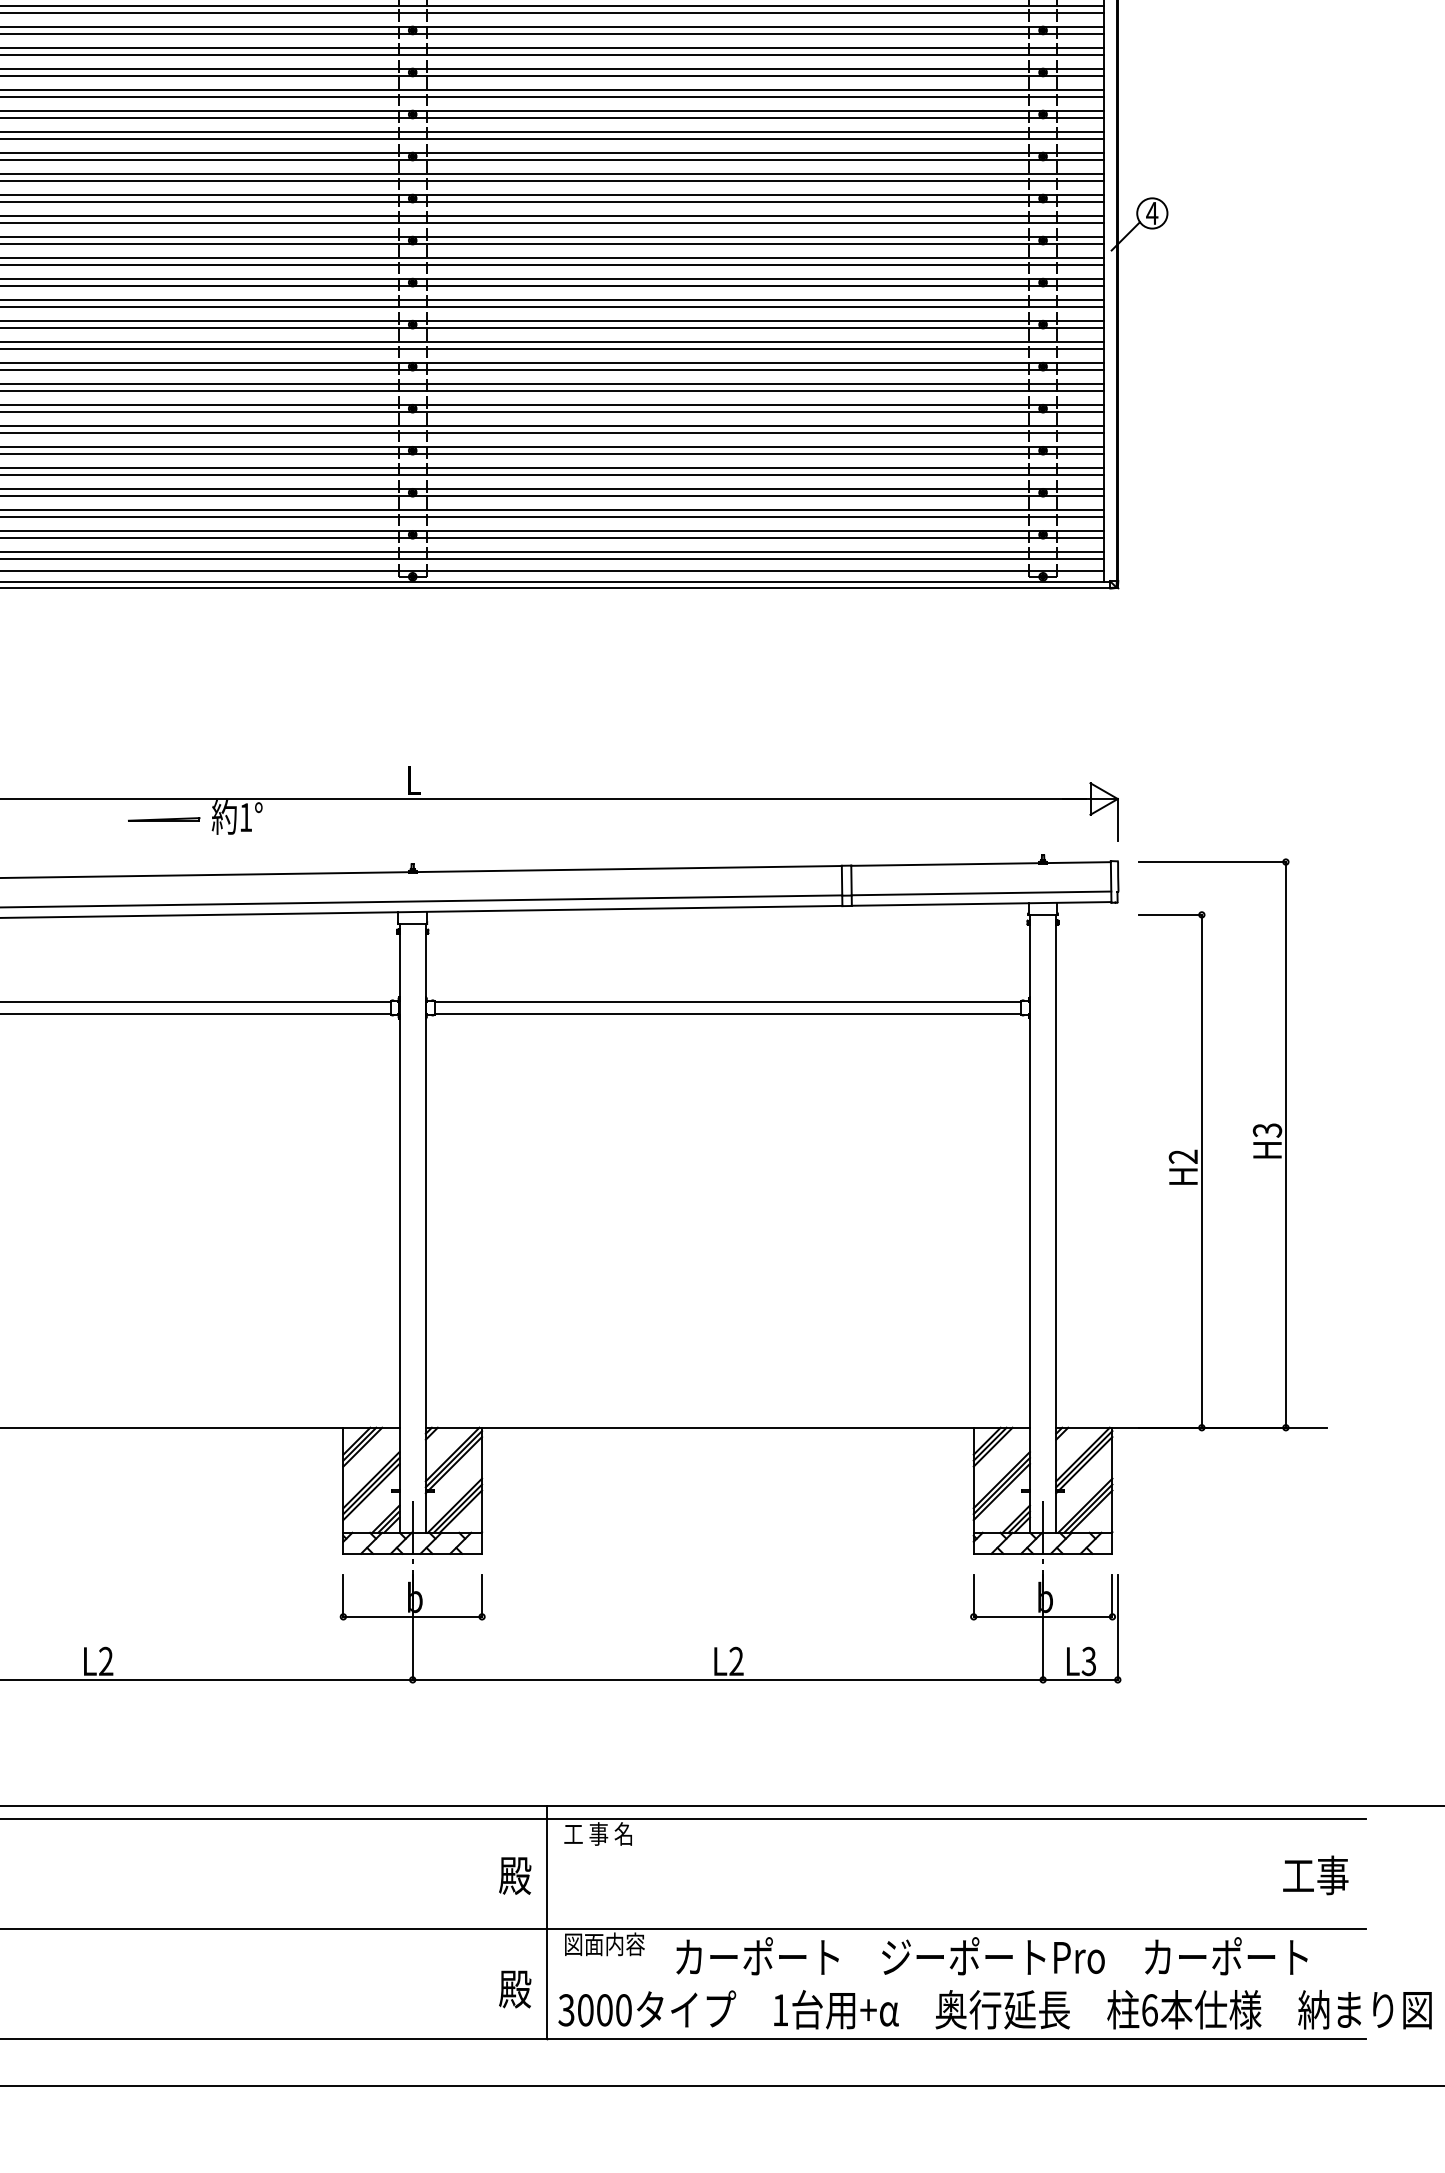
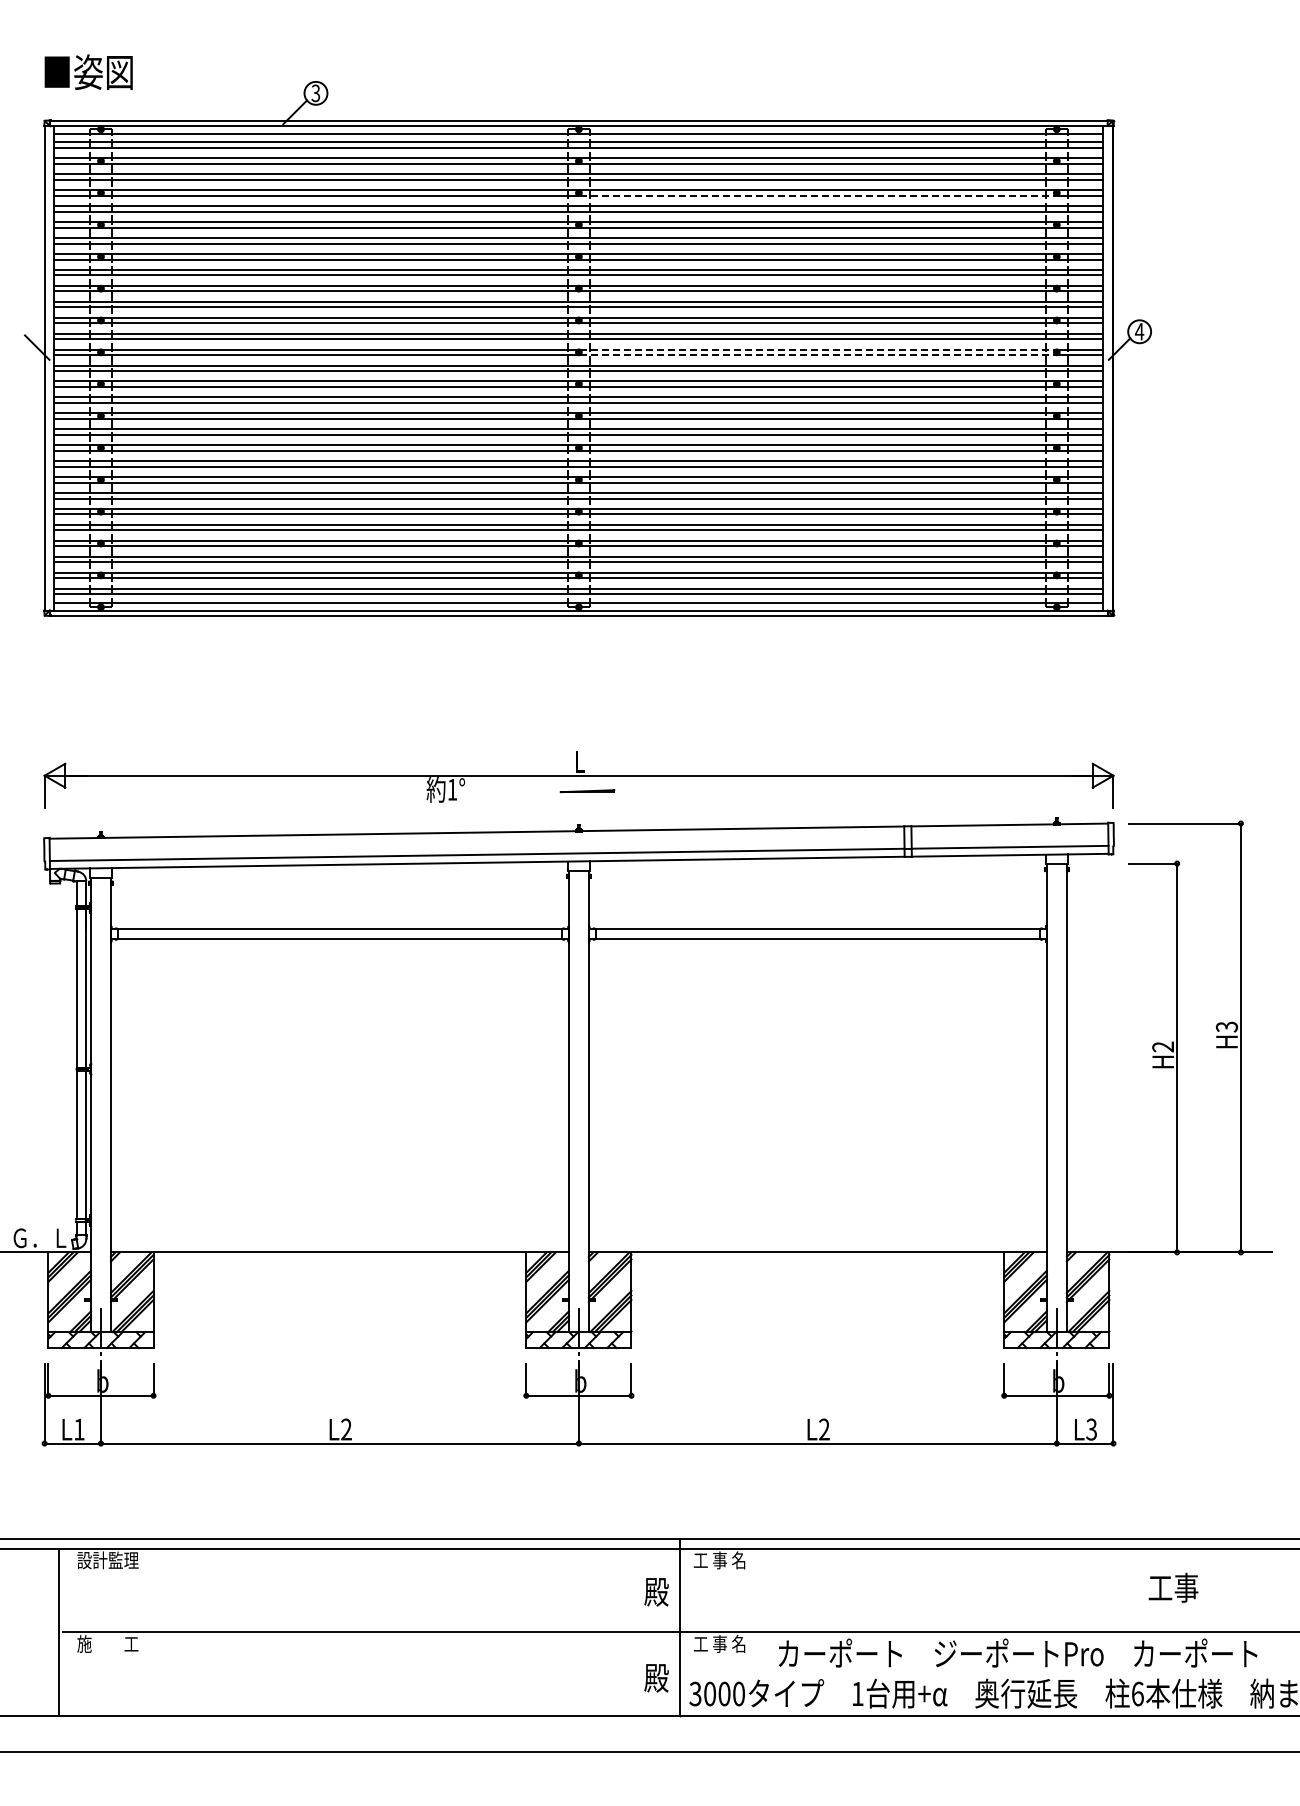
line: (728, 33) -> (818, 195), solid -> dashed
line: (728, 236) -> (818, 349), solid -> dashed
line: (728, 244) -> (818, 355), solid -> dashed
line: (164, 819) -> (587, 791), moved
text: (1315, 1875) -> (1173, 1587), moved
text: (603, 1943) -> (723, 1643), 図面内容 -> 工 事 名

